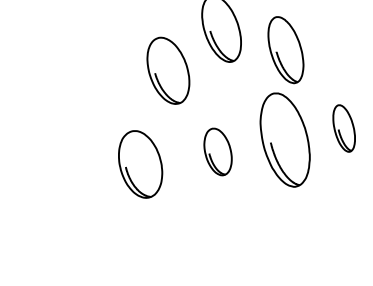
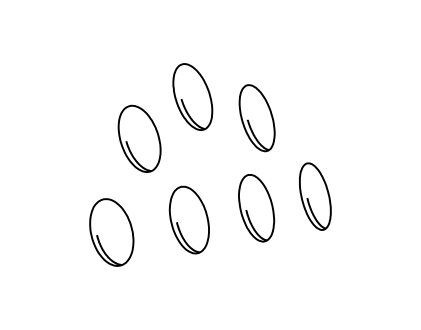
part: (344, 128) -> (315, 196), size x1.43
part: (285, 140) -> (256, 208), size x0.71
part: (217, 151) -> (188, 219), size x1.43

